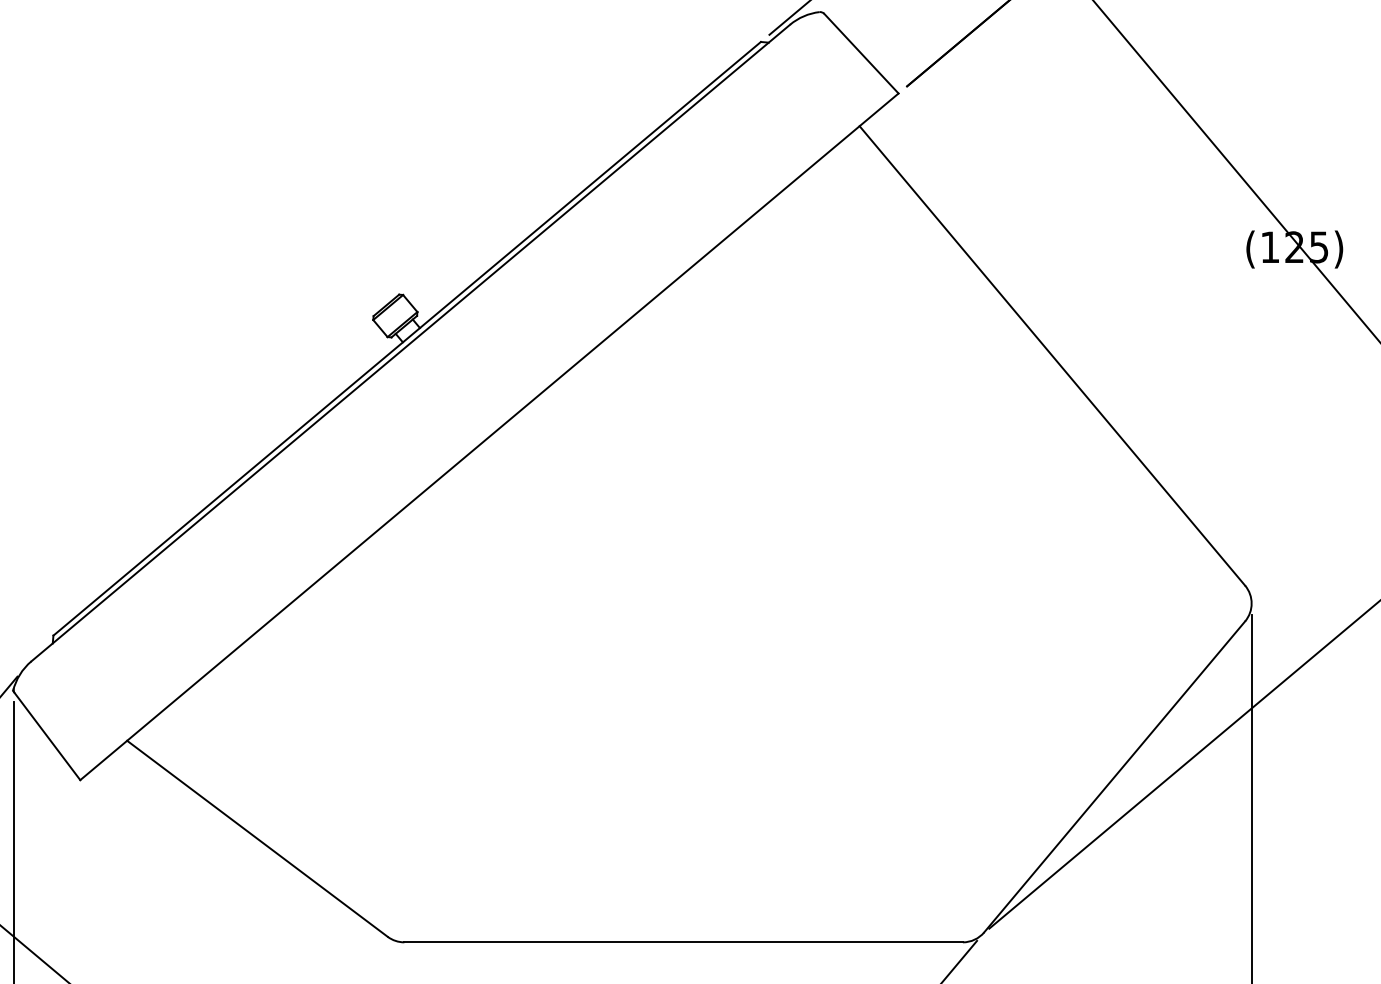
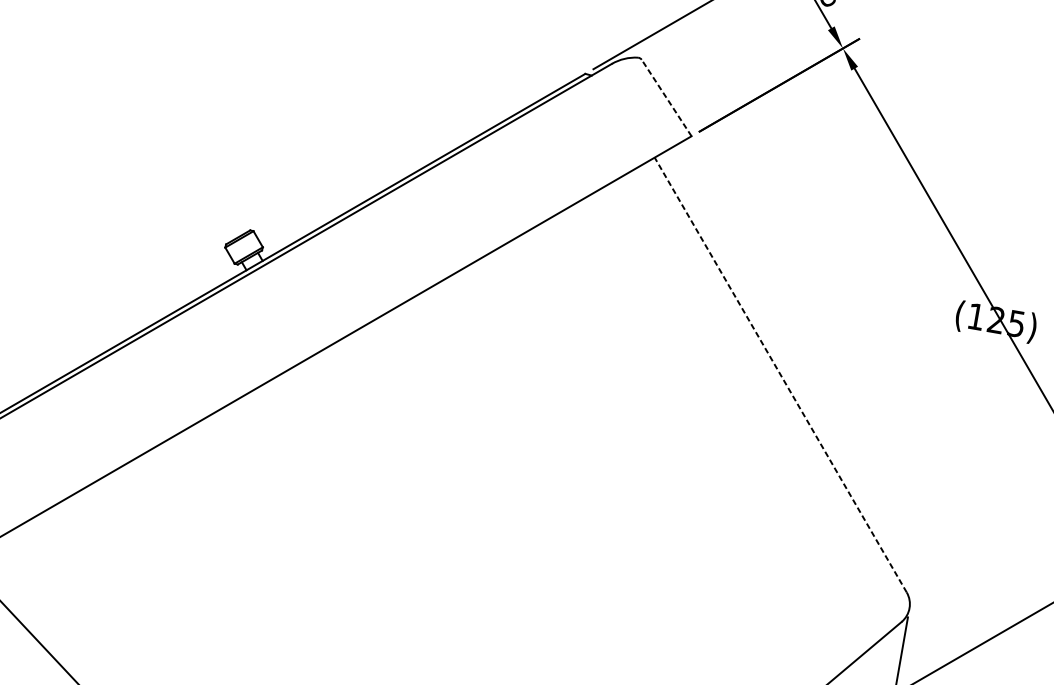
line: (861, 53) -> (666, 97), solid -> dashed
line: (1052, 355) -> (780, 374), solid -> dashed

